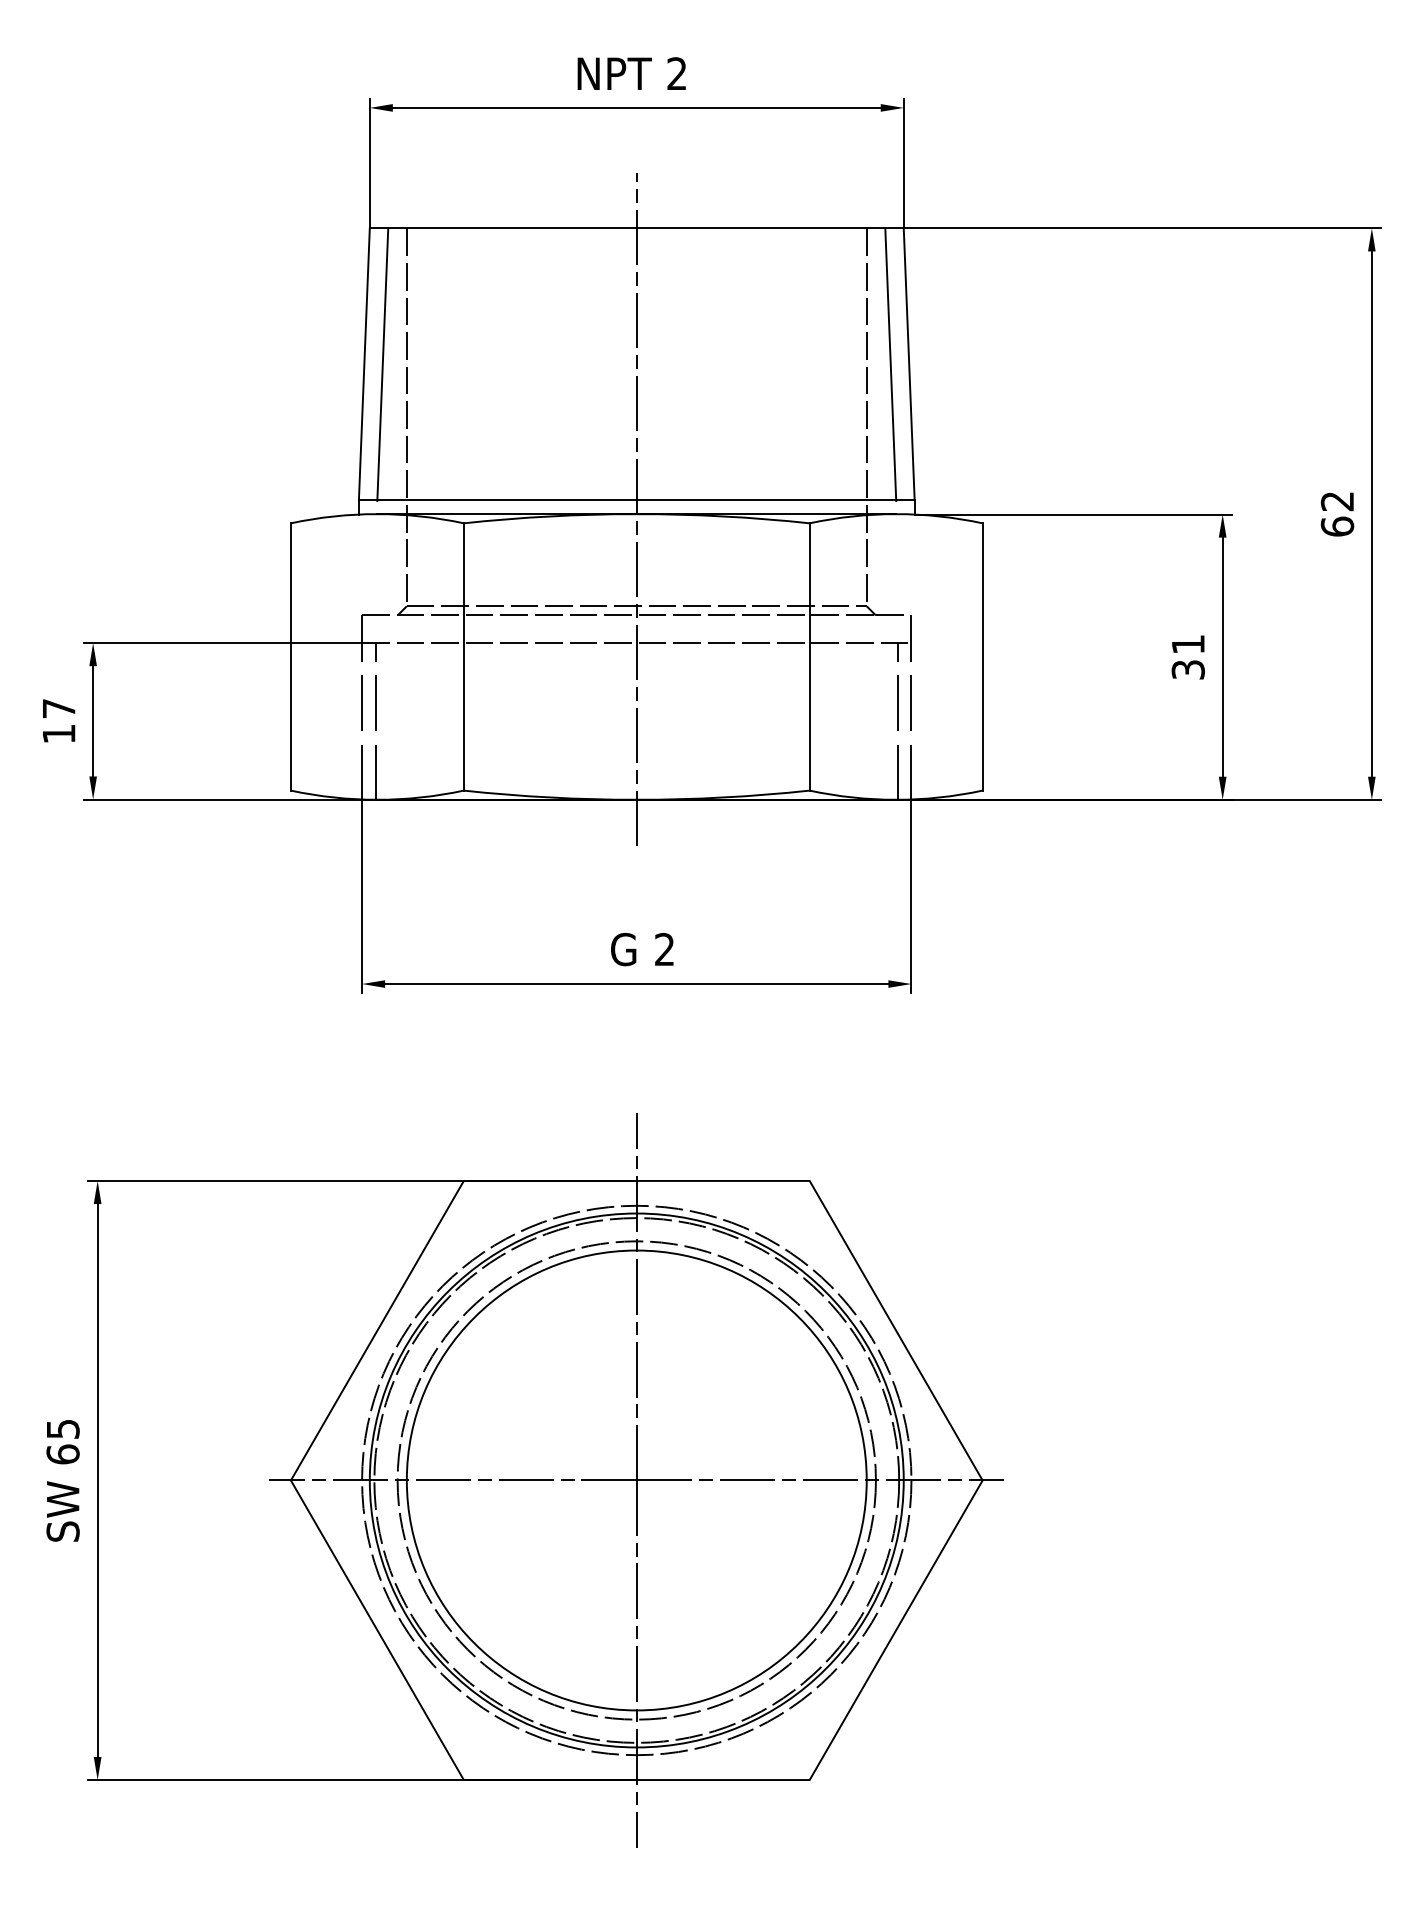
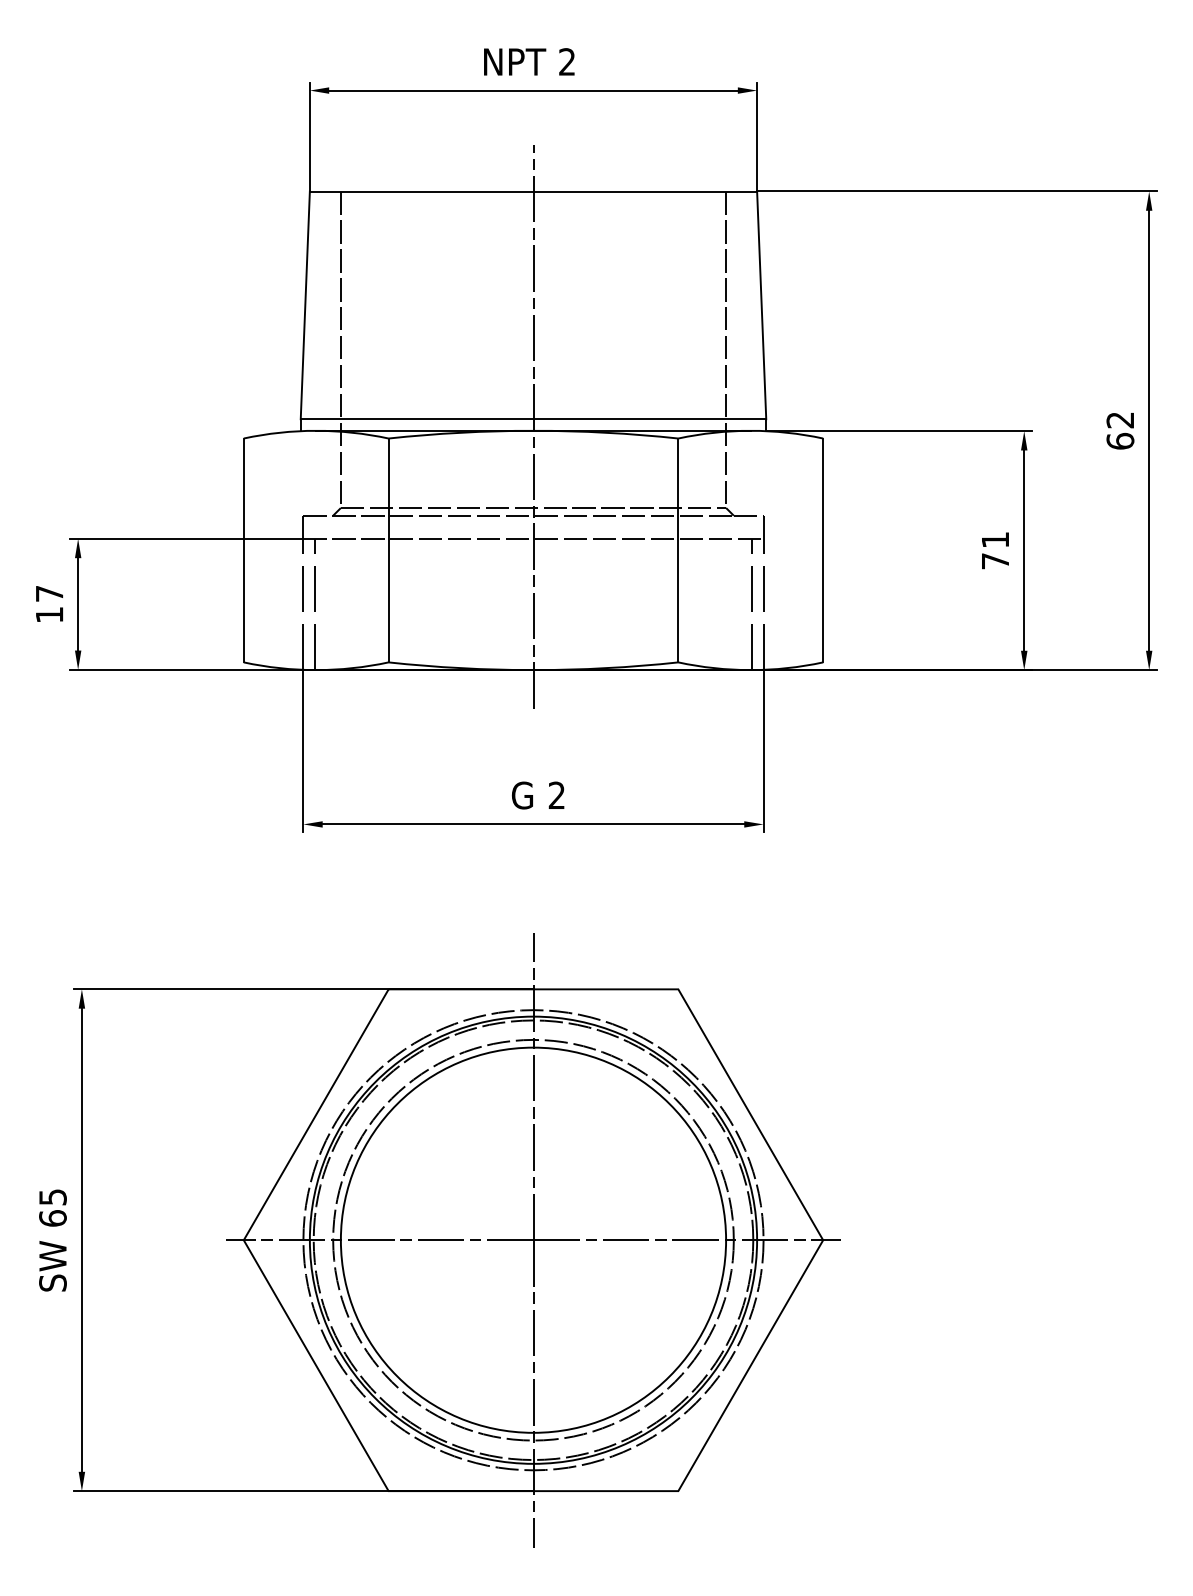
line: (382, 364) -> (320, 305), removed
line: (890, 364) -> (746, 305), removed
text: (1187, 669) -> (994, 560), 31 -> 71

